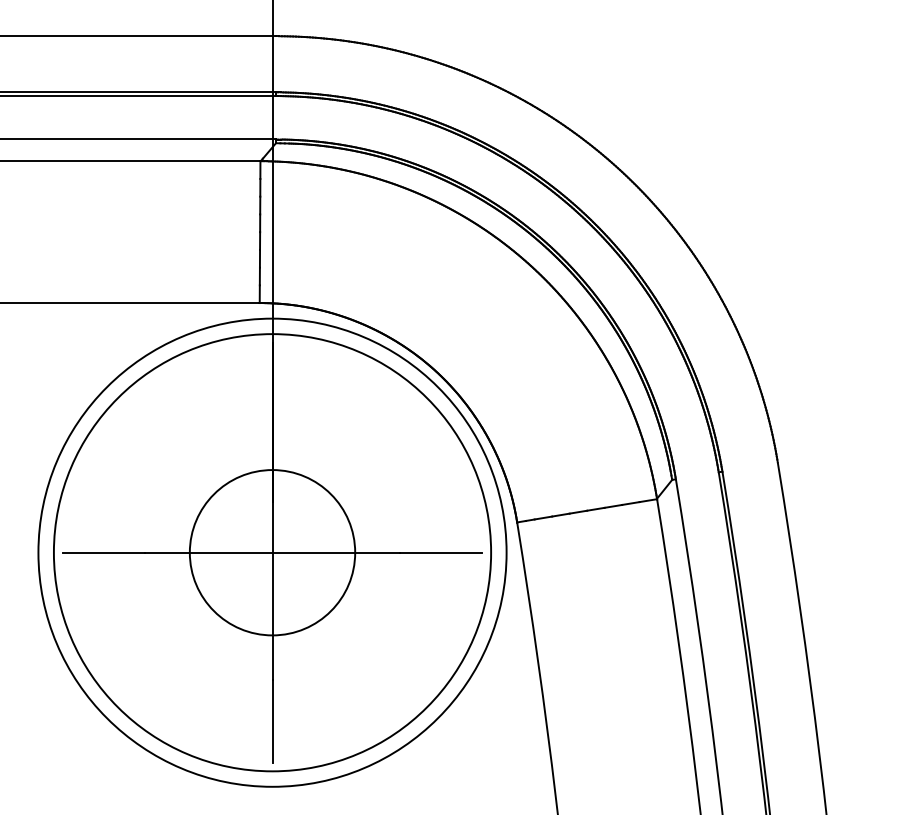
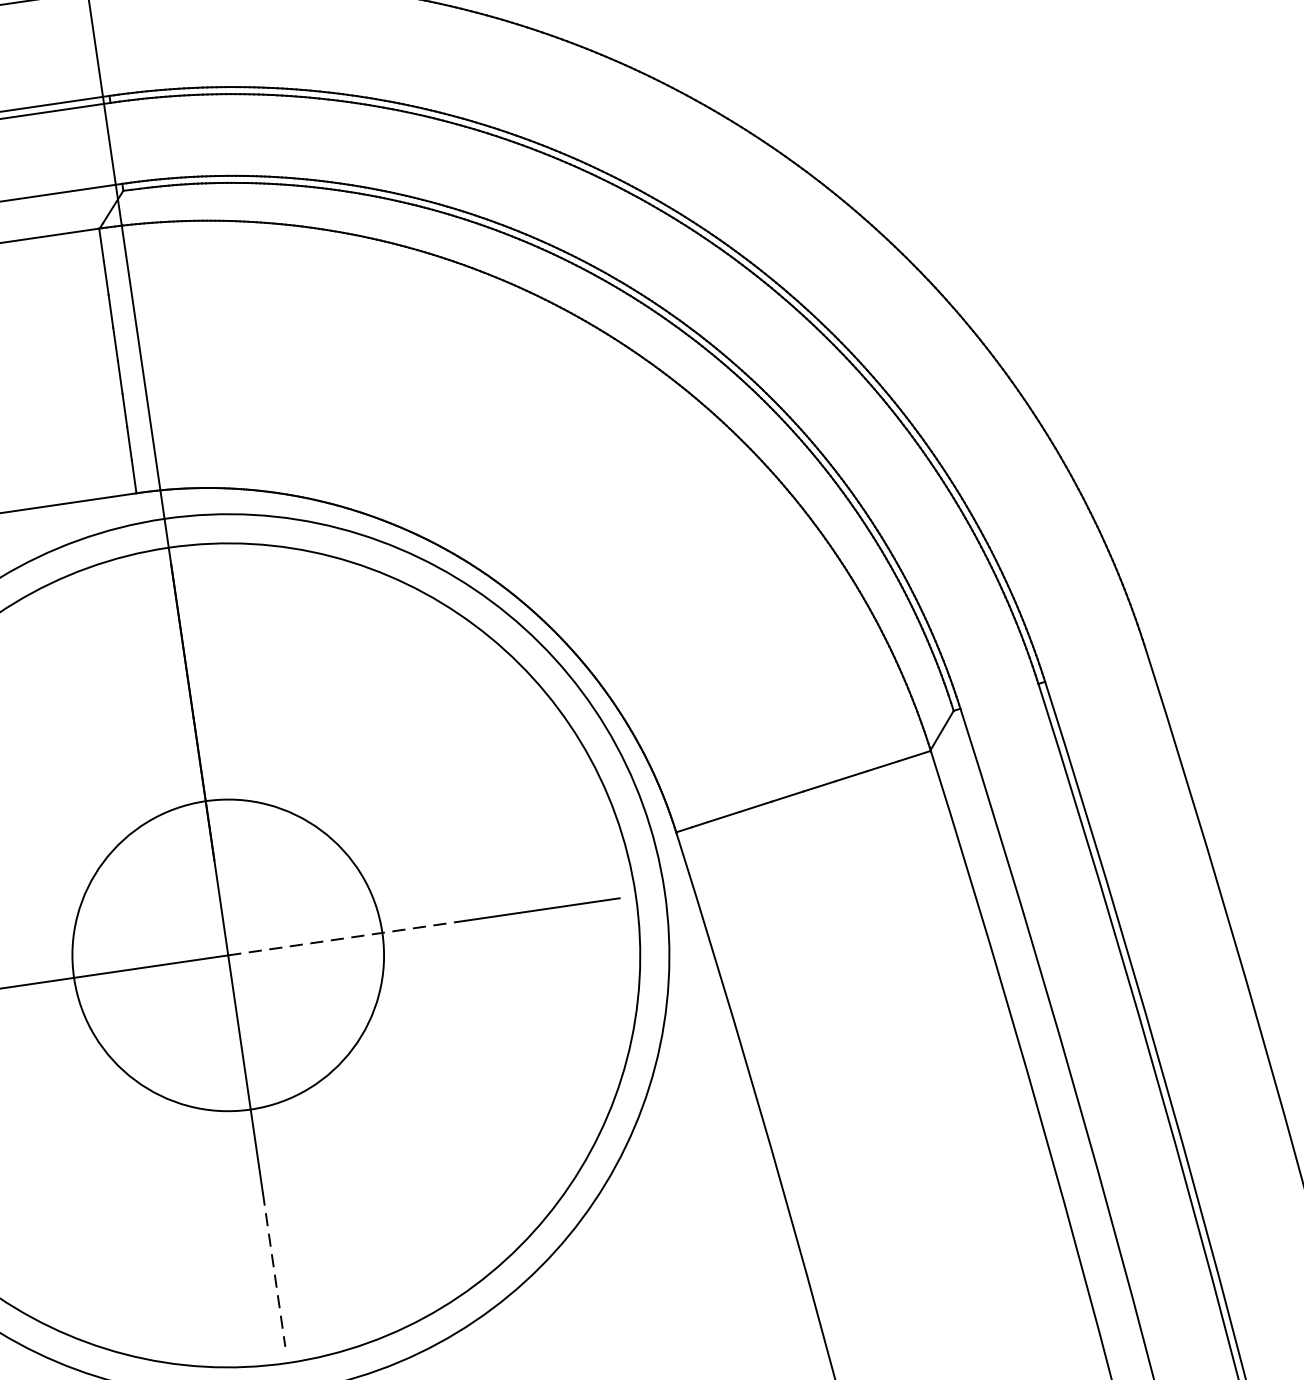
line: (336, 552) -> (347, 937), solid -> dashed
line: (272, 721) -> (274, 1270), solid -> dashed

